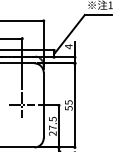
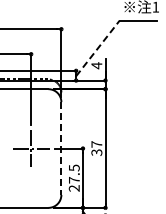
line: (69, 34) -> (98, 48), solid -> dashed
text: (68, 105) -> (96, 148), 55 -> 37
line: (43, 106) -> (61, 149), solid -> dashed

